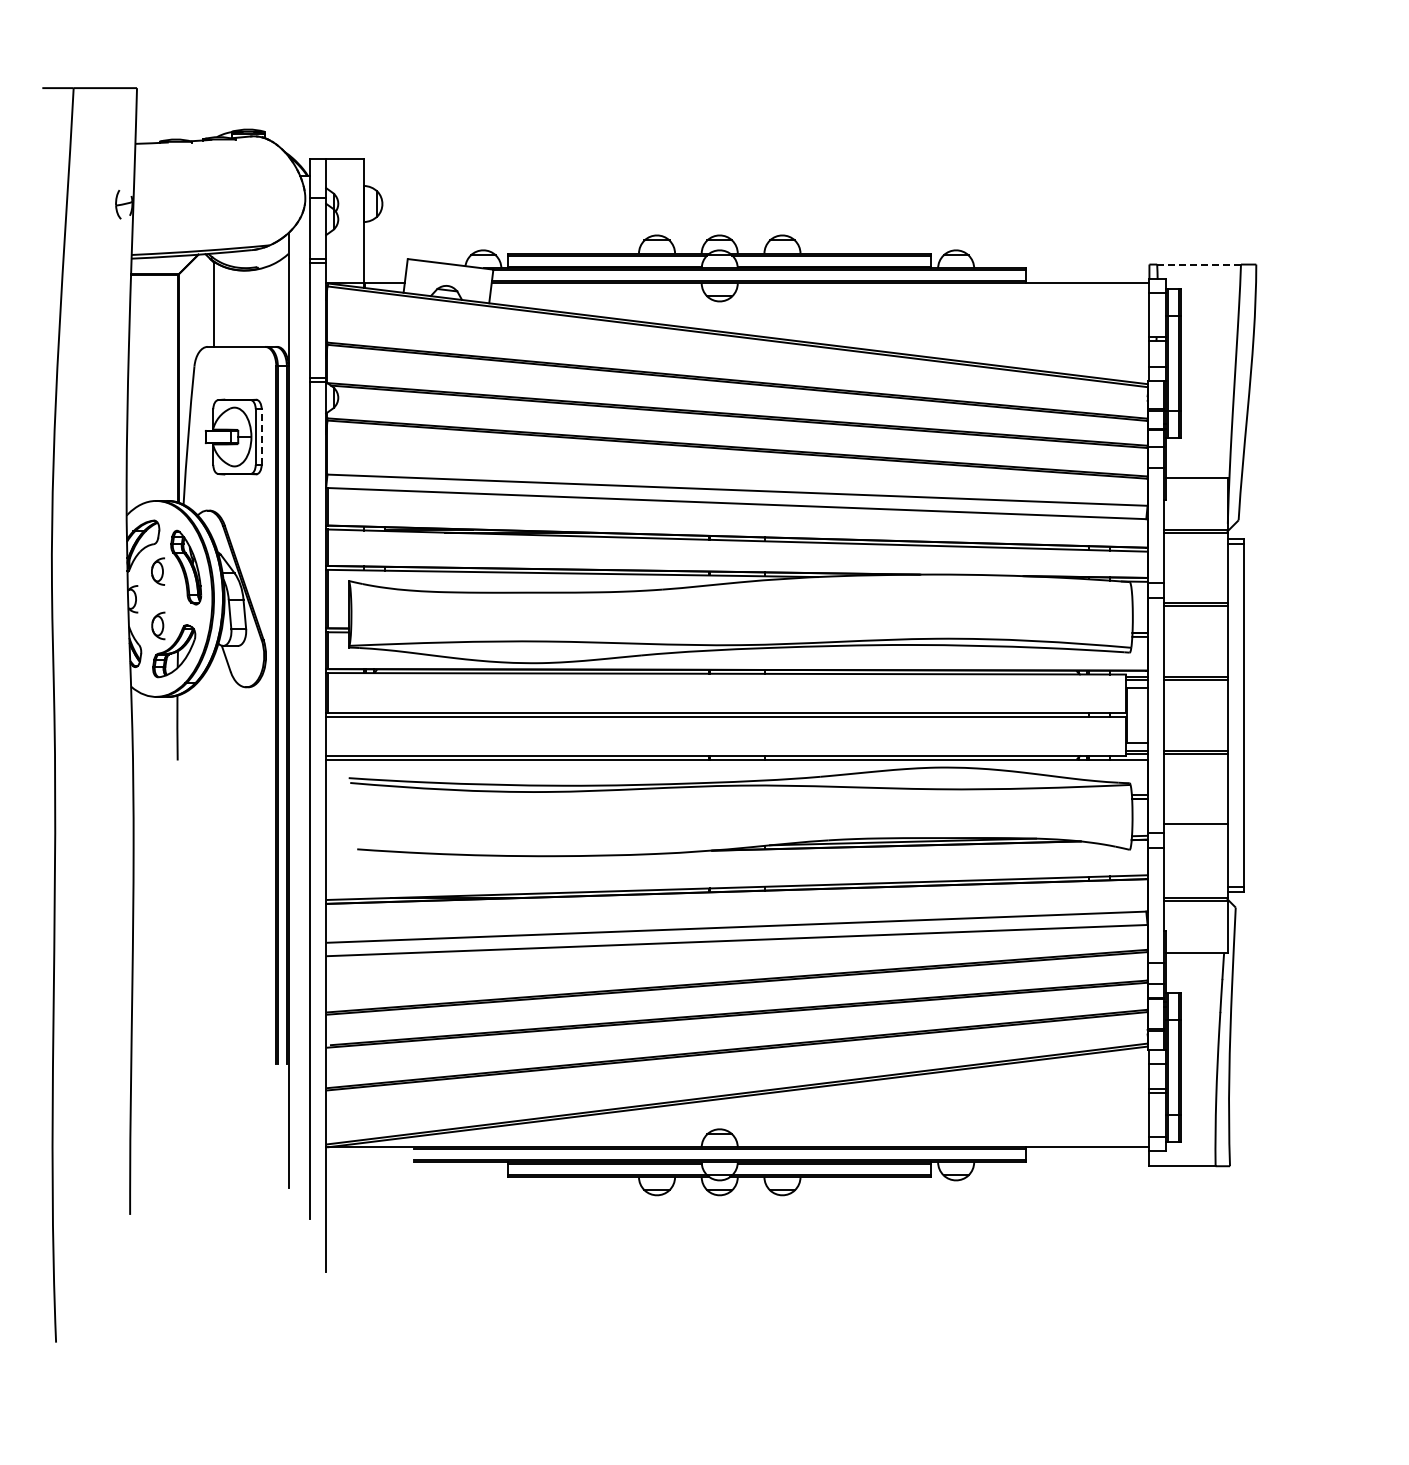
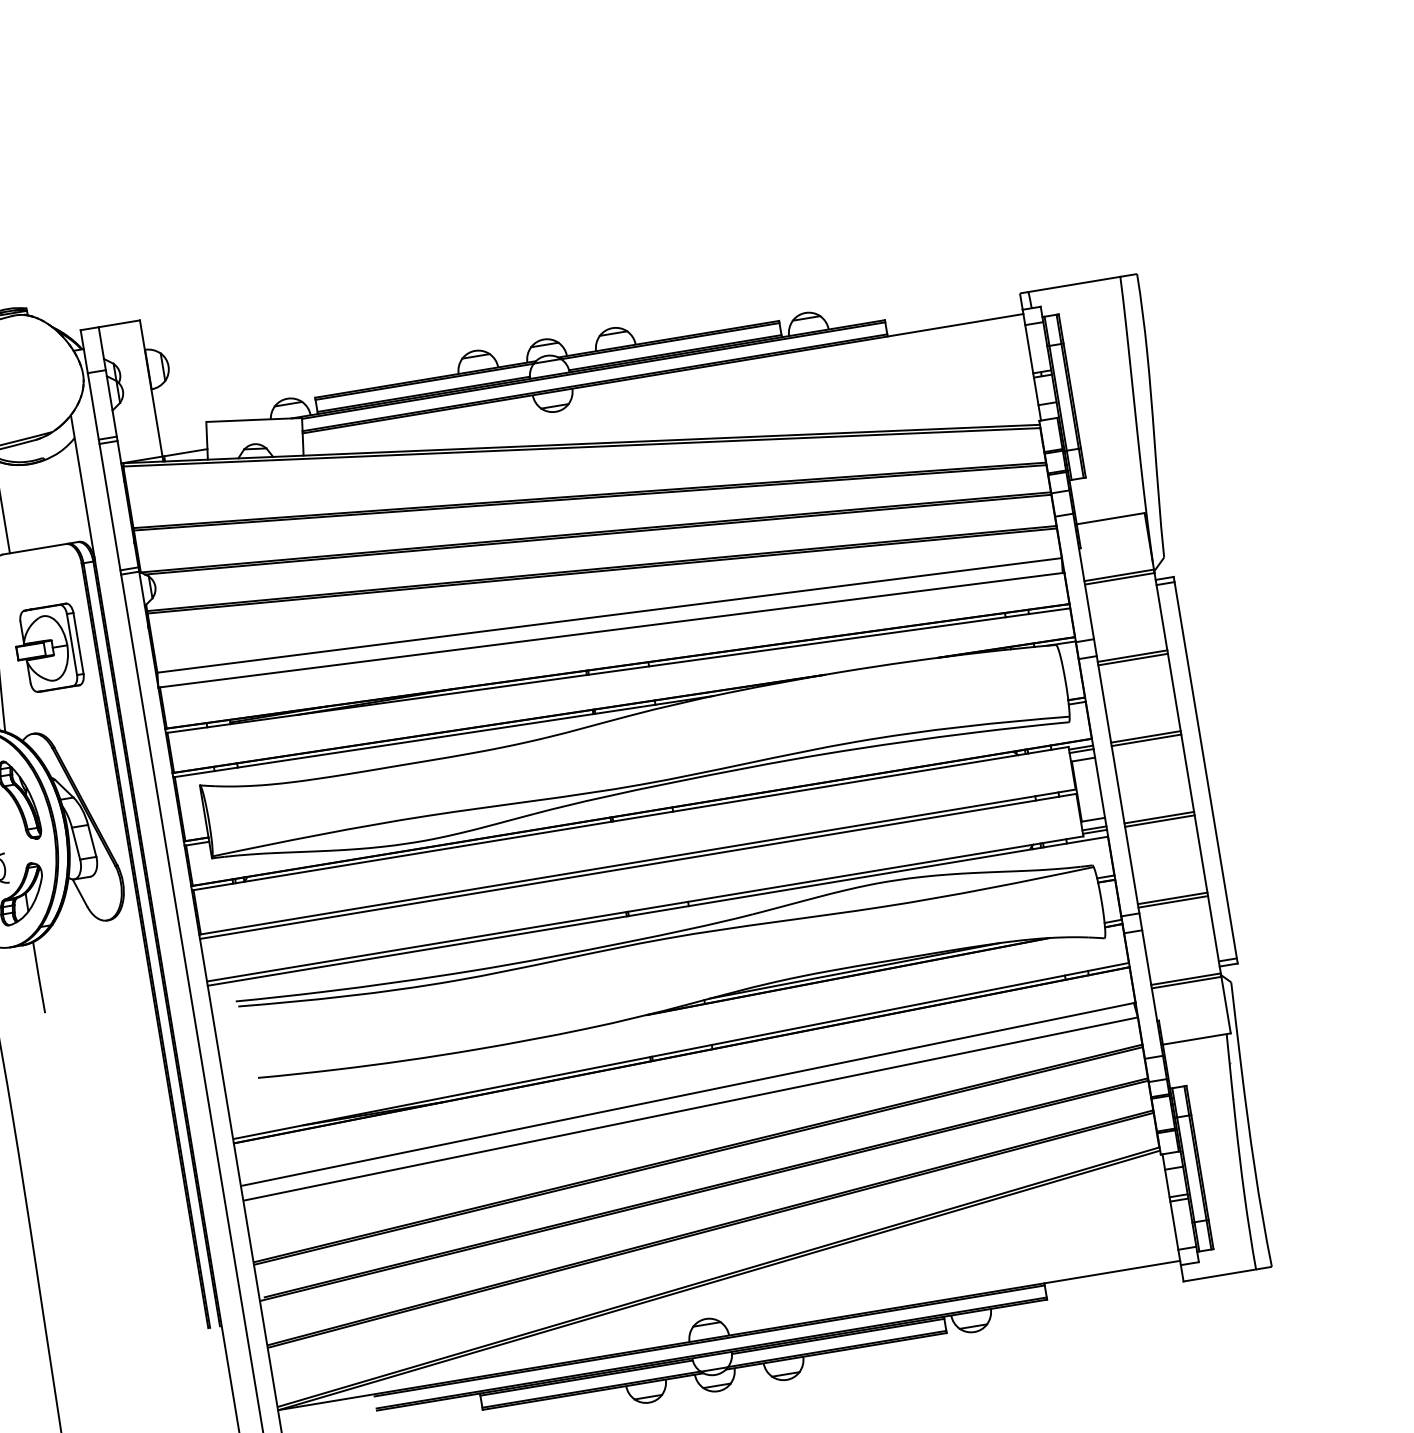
line: (1199, 264) -> (1074, 284), dashed -> solid
line: (261, 437) -> (78, 644), dashed -> solid
line: (1195, 827) -> (1172, 901), added

